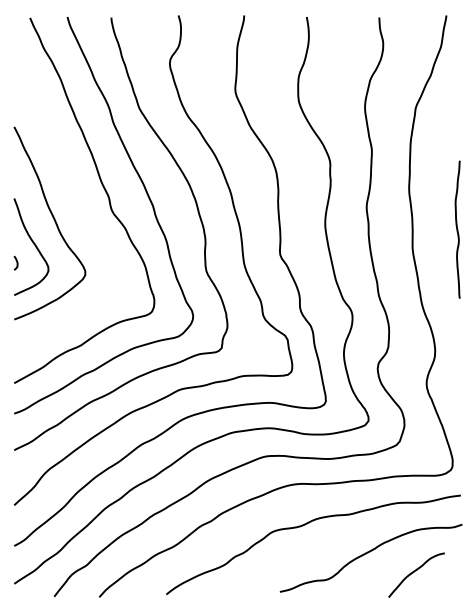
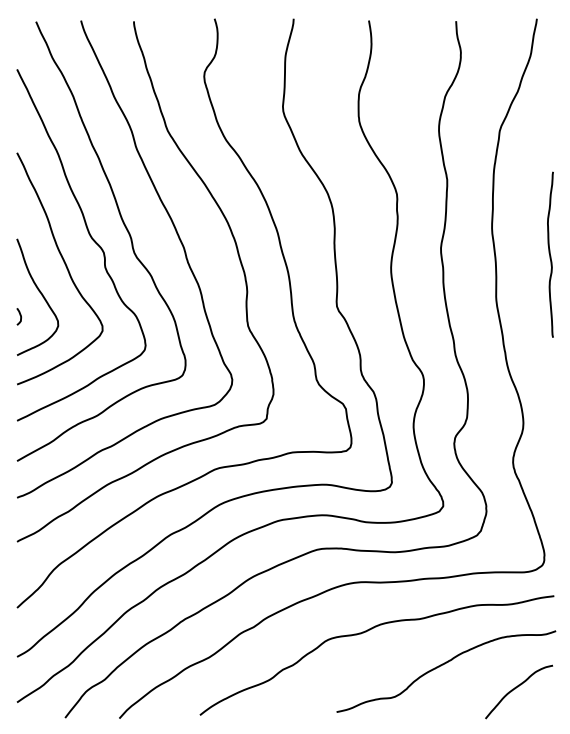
curve: (75, 198) -> (90, 238), added
curve: (457, 229) -> (550, 254), moved
curve: (414, 572) -> (516, 688), moved

